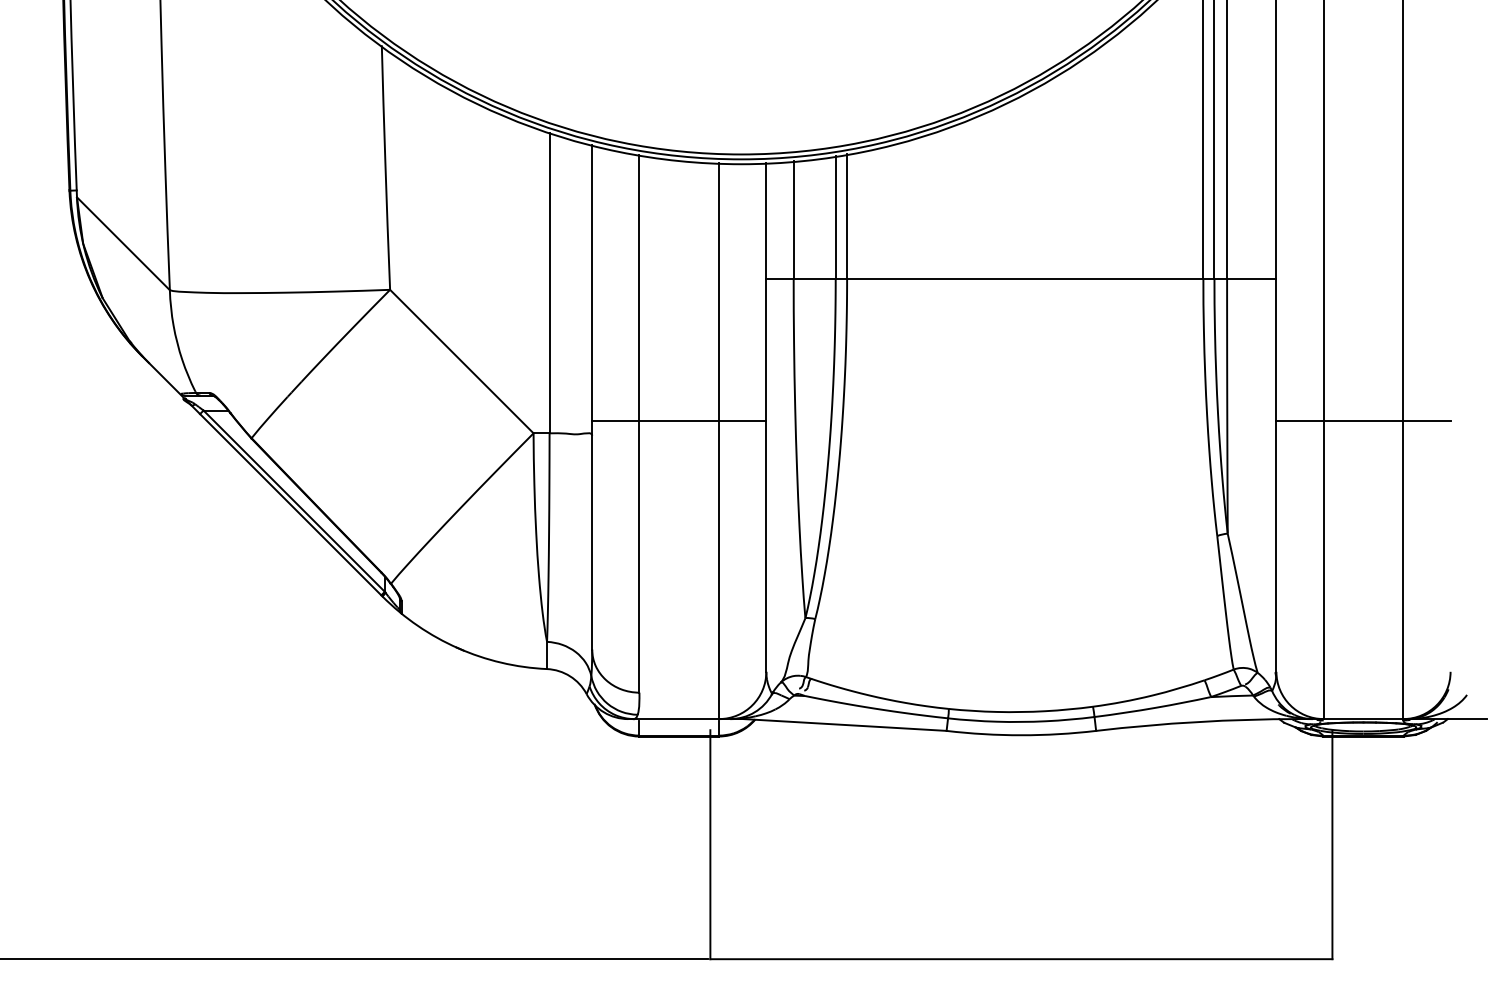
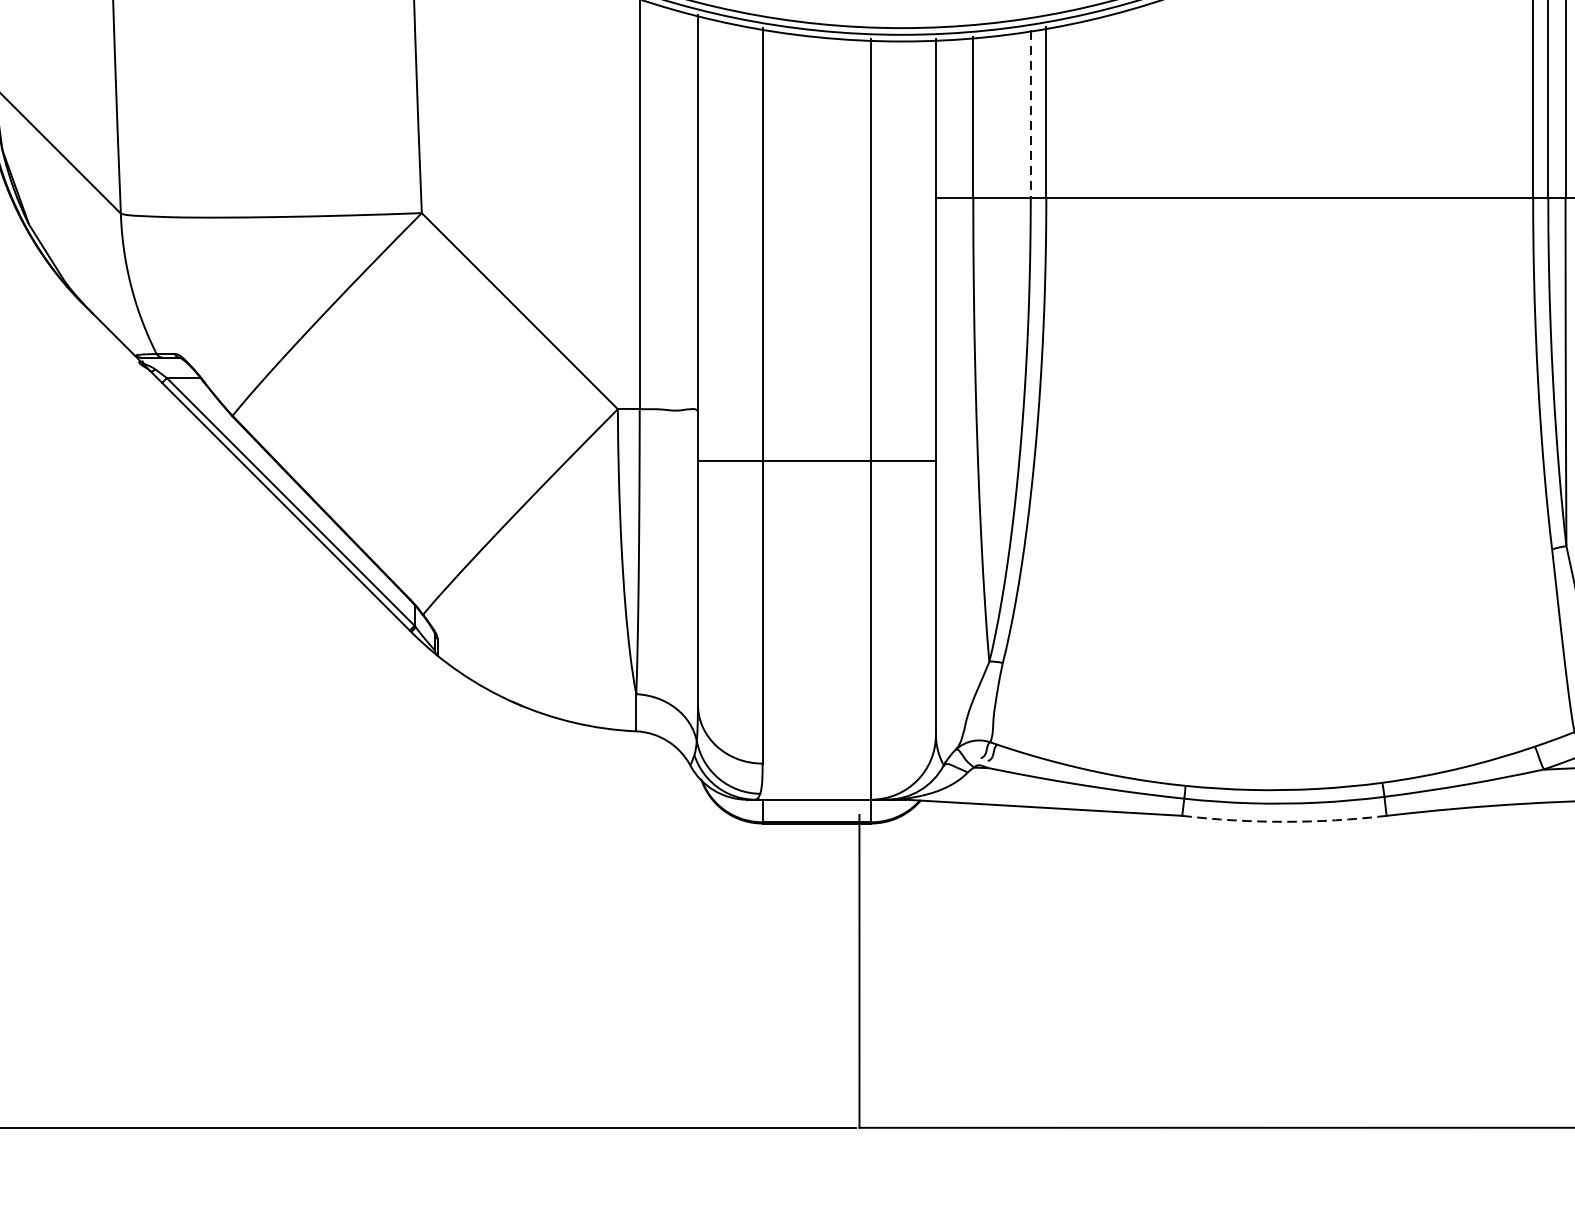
line: (835, 217) -> (1030, 114), solid -> dashed
line: (679, 420) -> (817, 461), moved
arc: (1021, 735) -> (1284, 822), solid -> dashed

